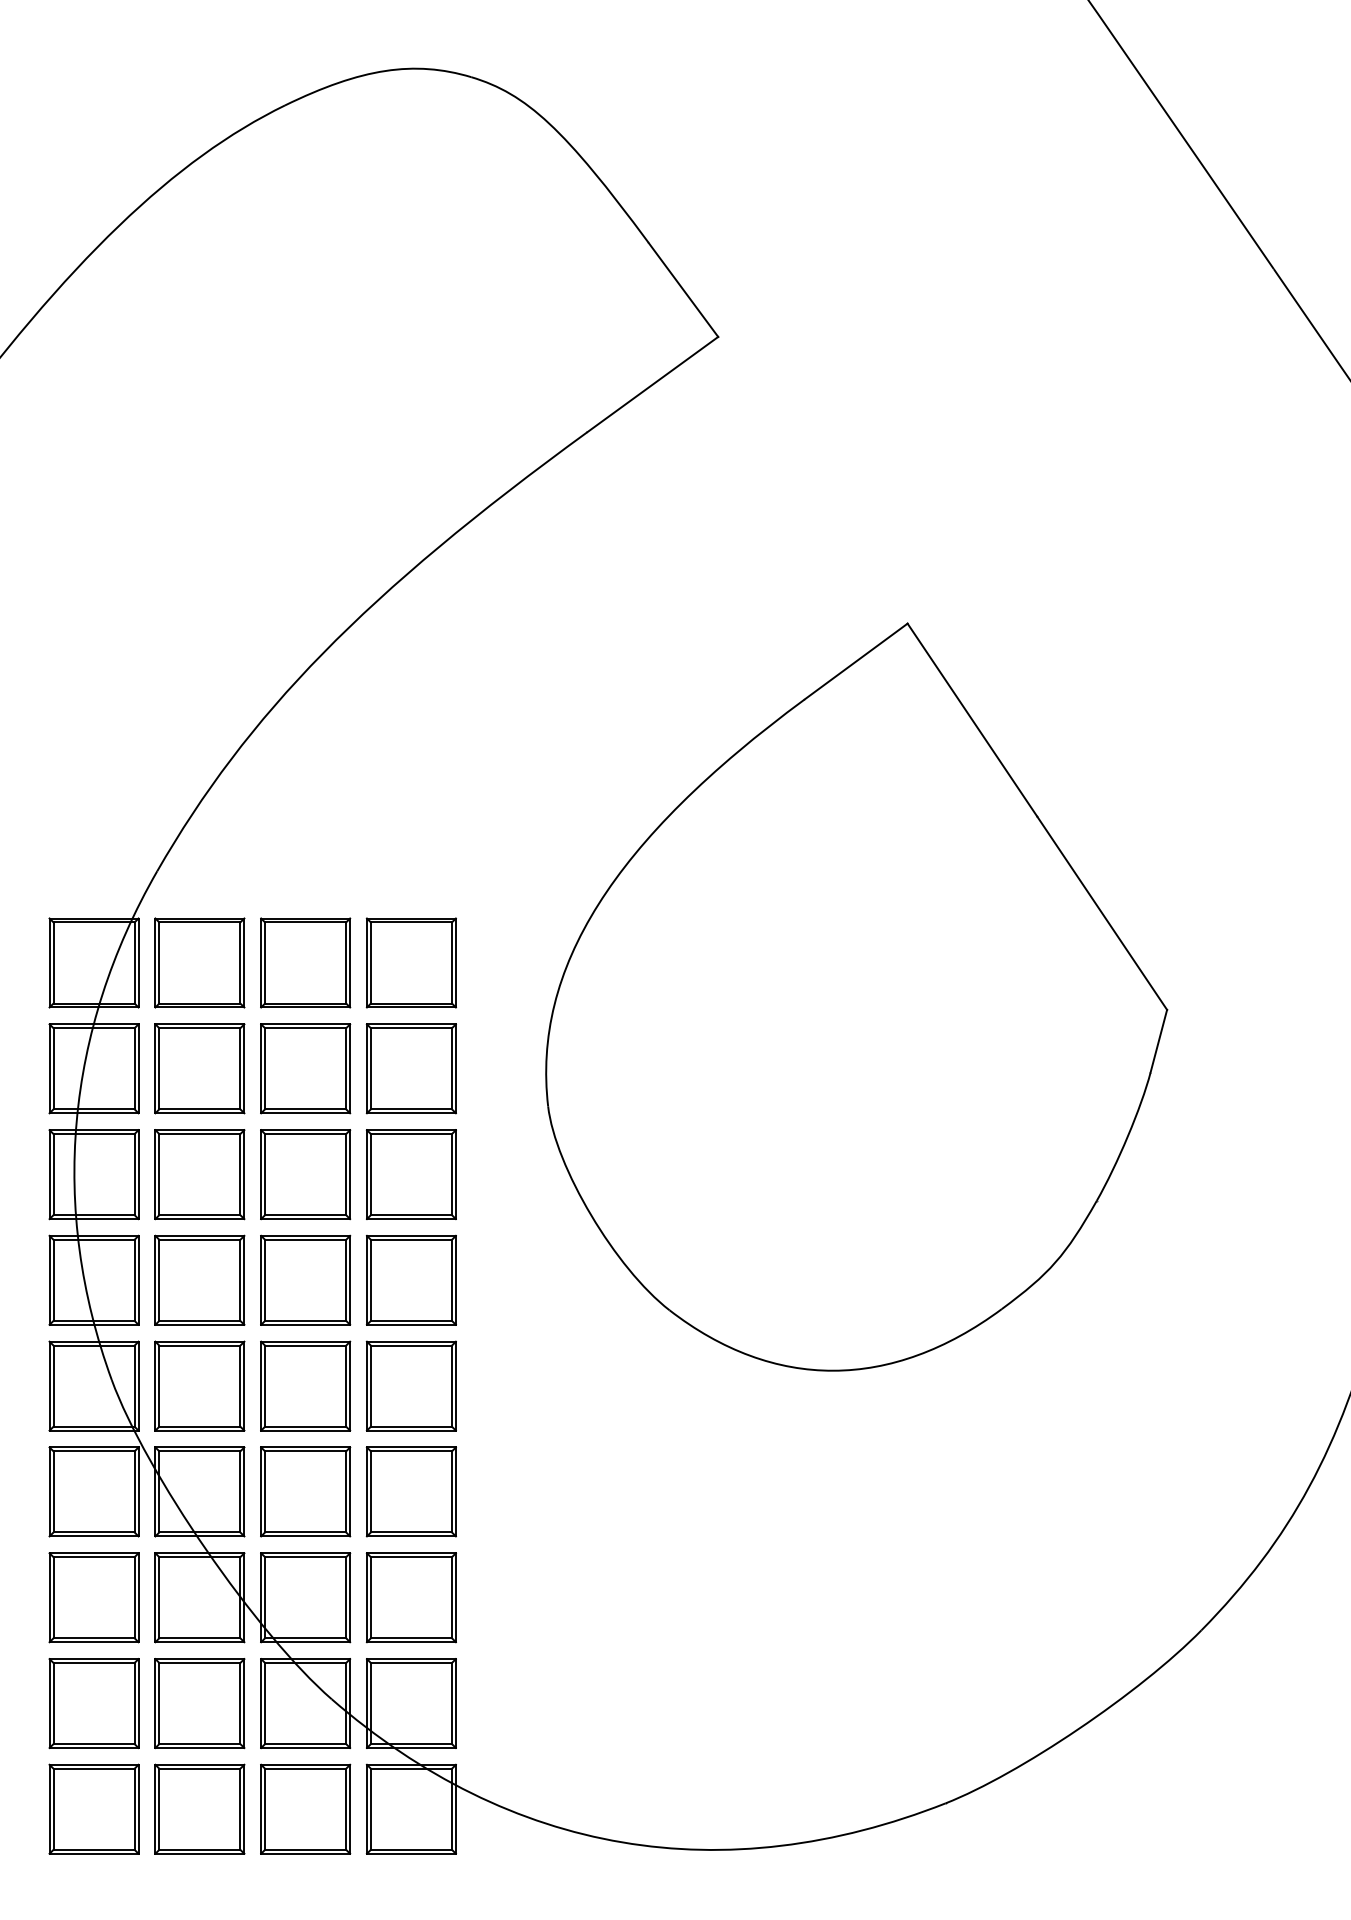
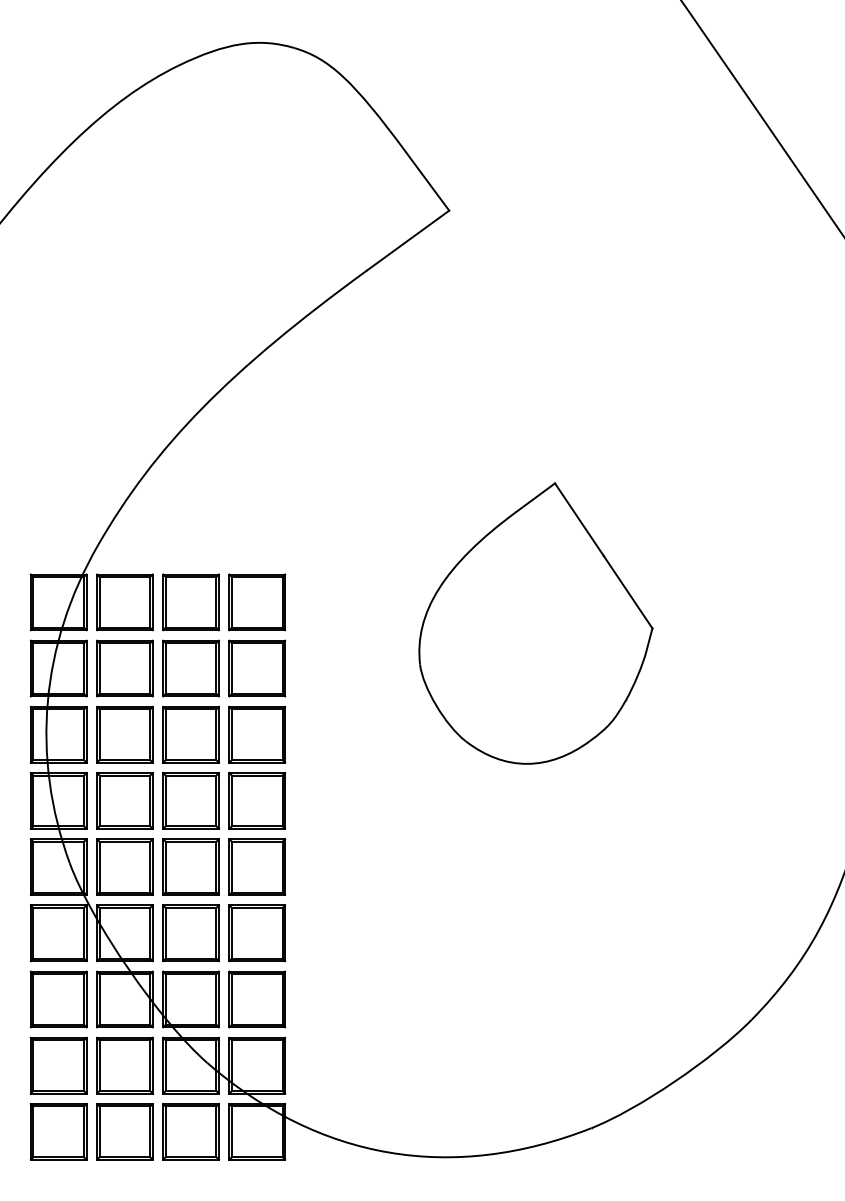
part: (856, 996) -> (535, 623), size x0.6

